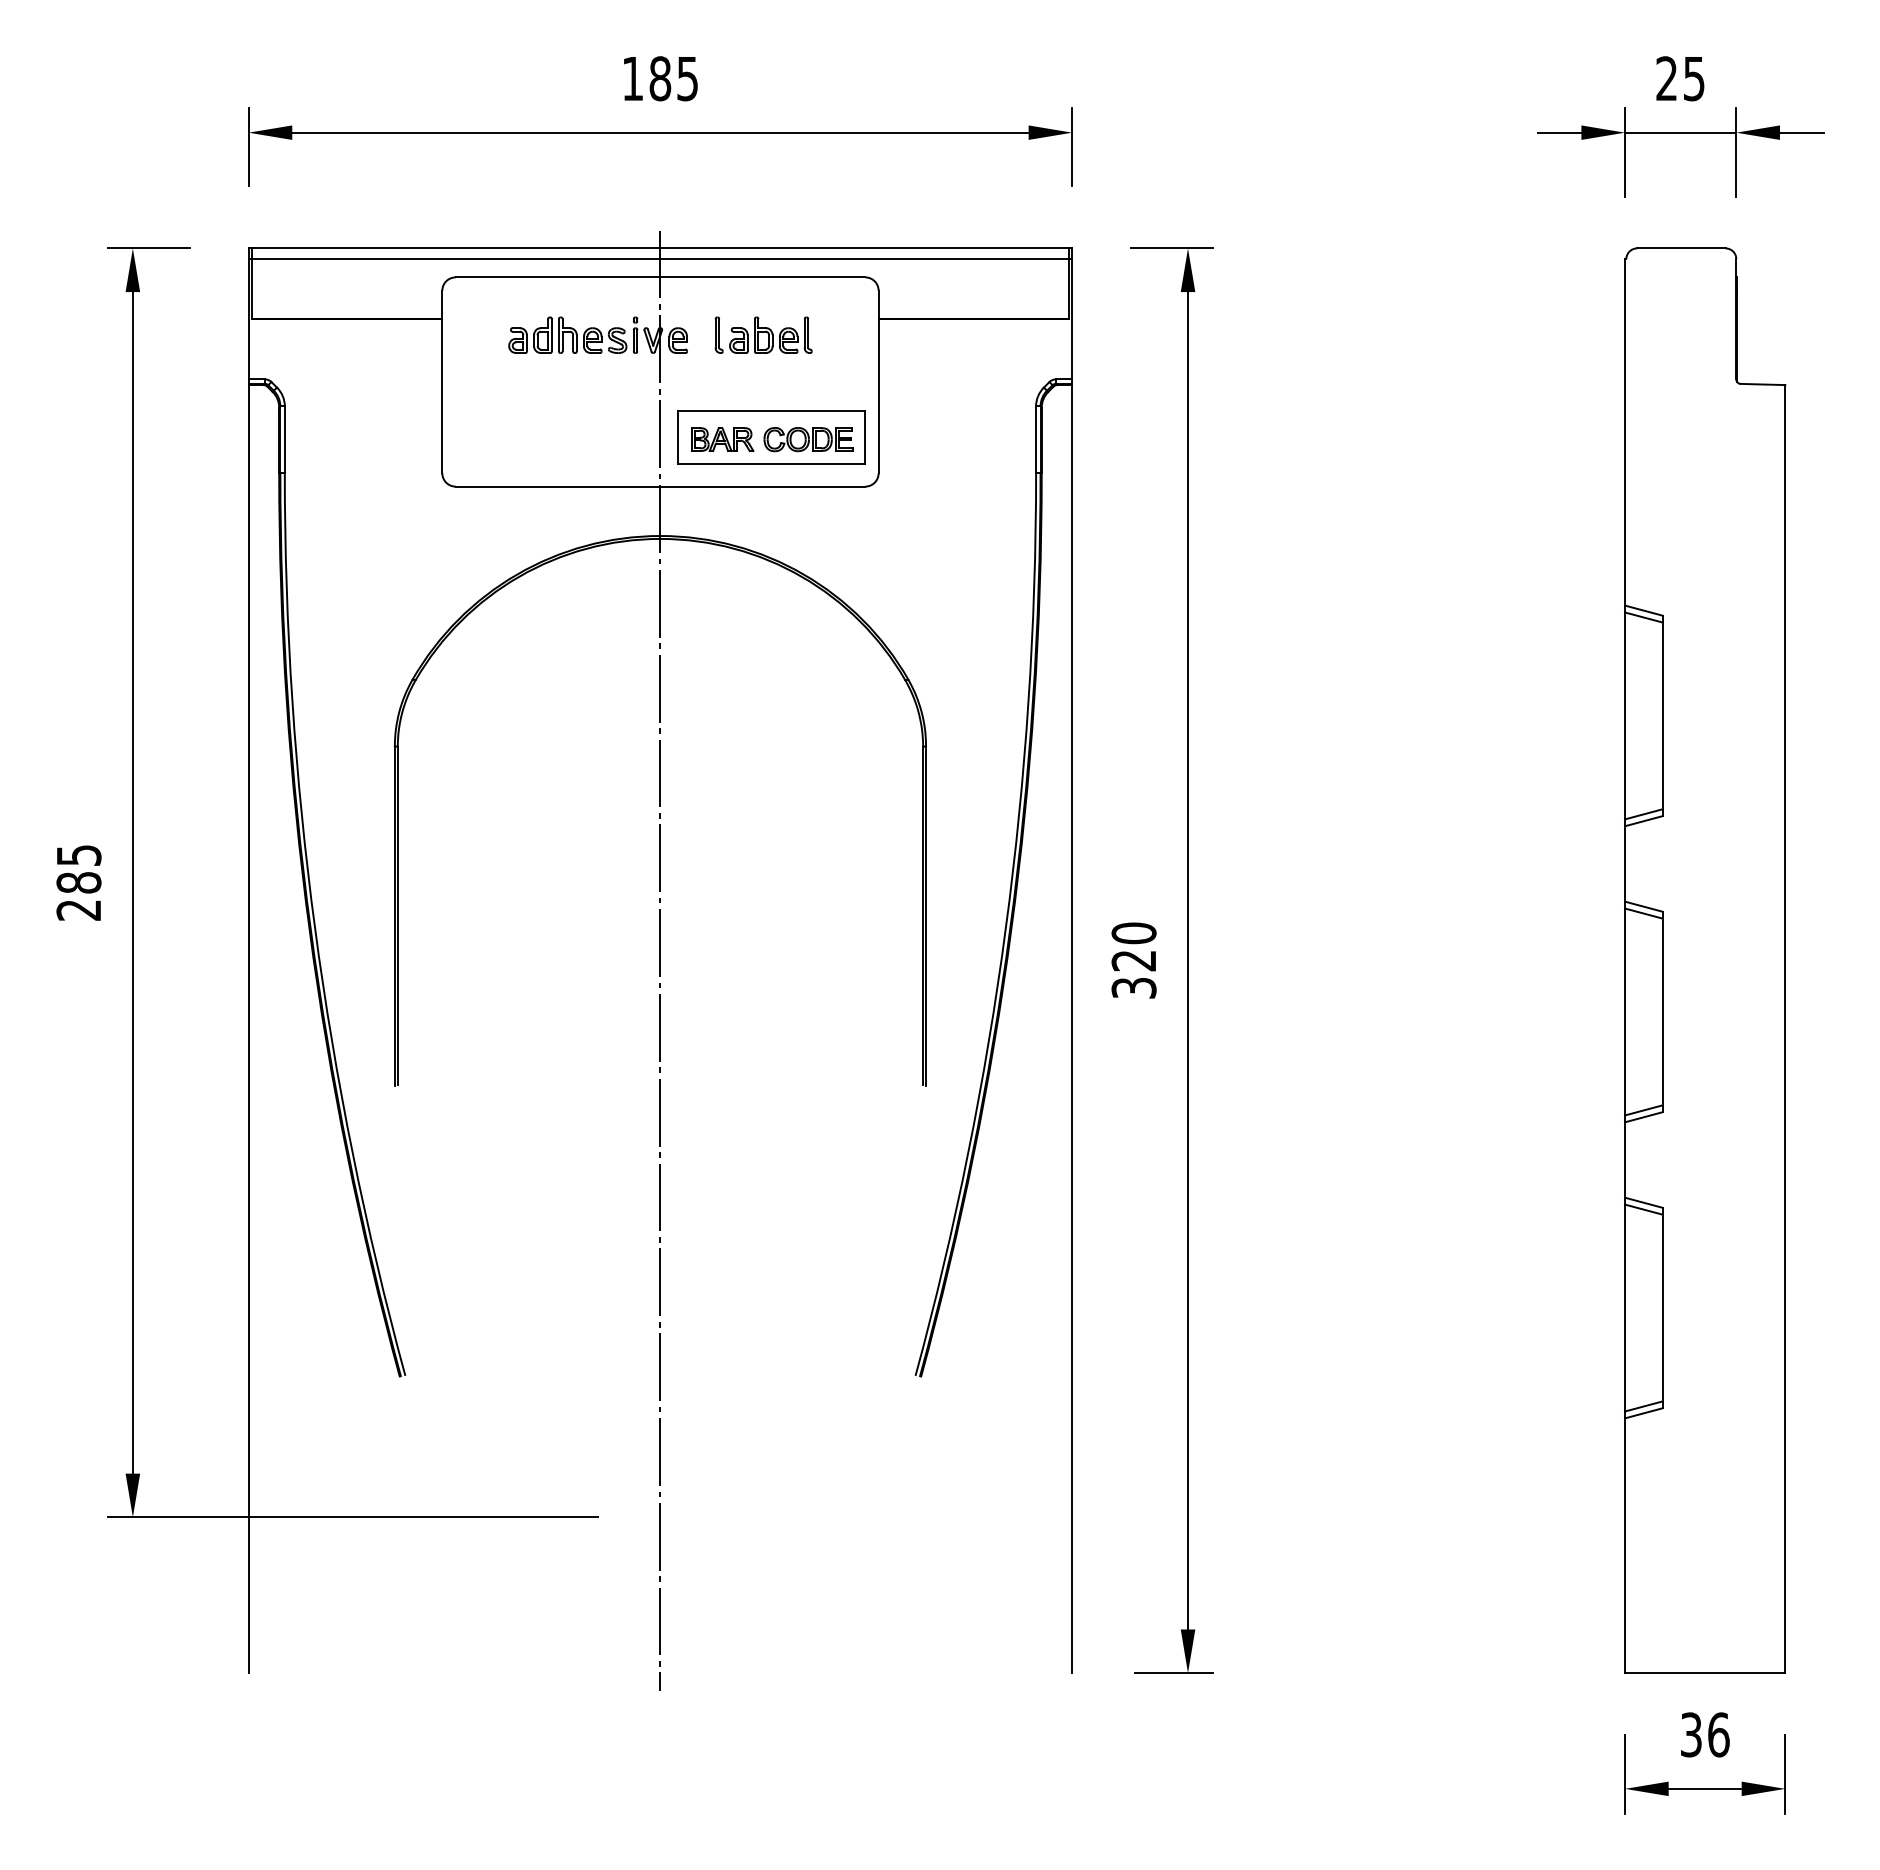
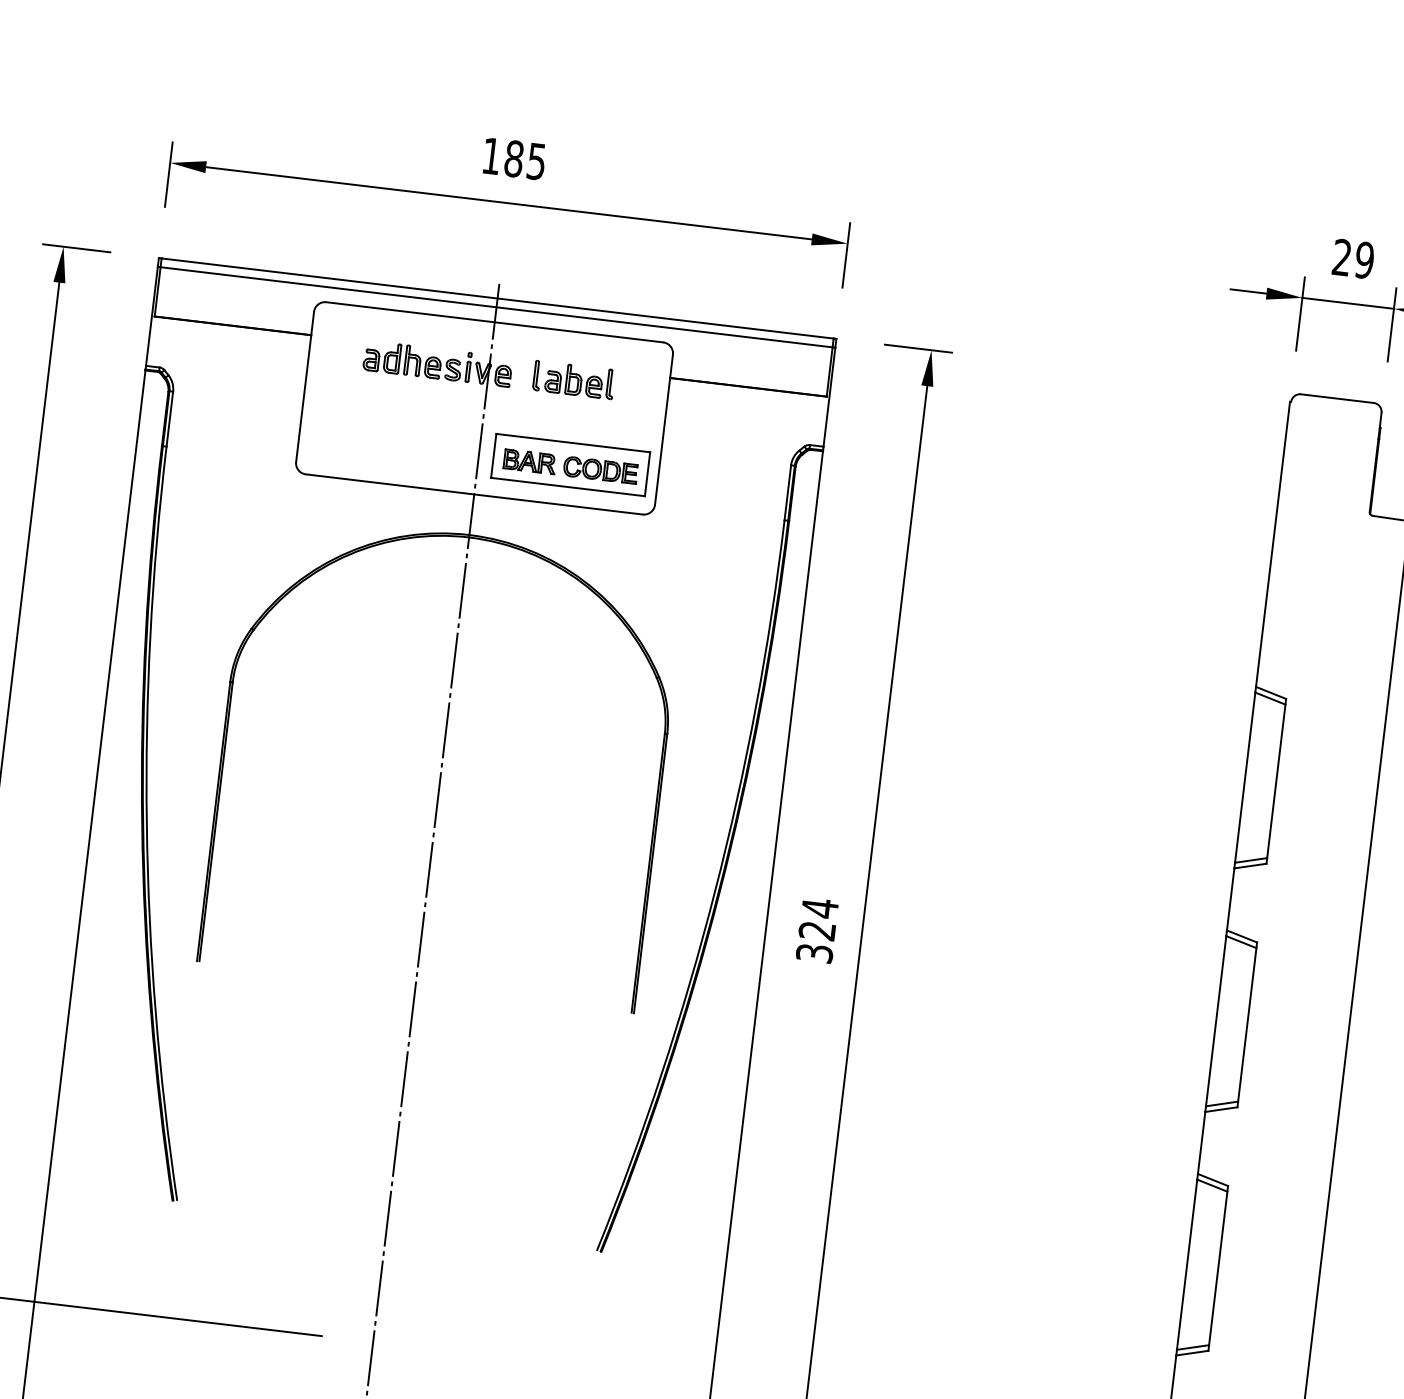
text: (1693, 78) -> (1364, 260), 25 -> 29
text: (1133, 933) -> (819, 908), 320 -> 324

